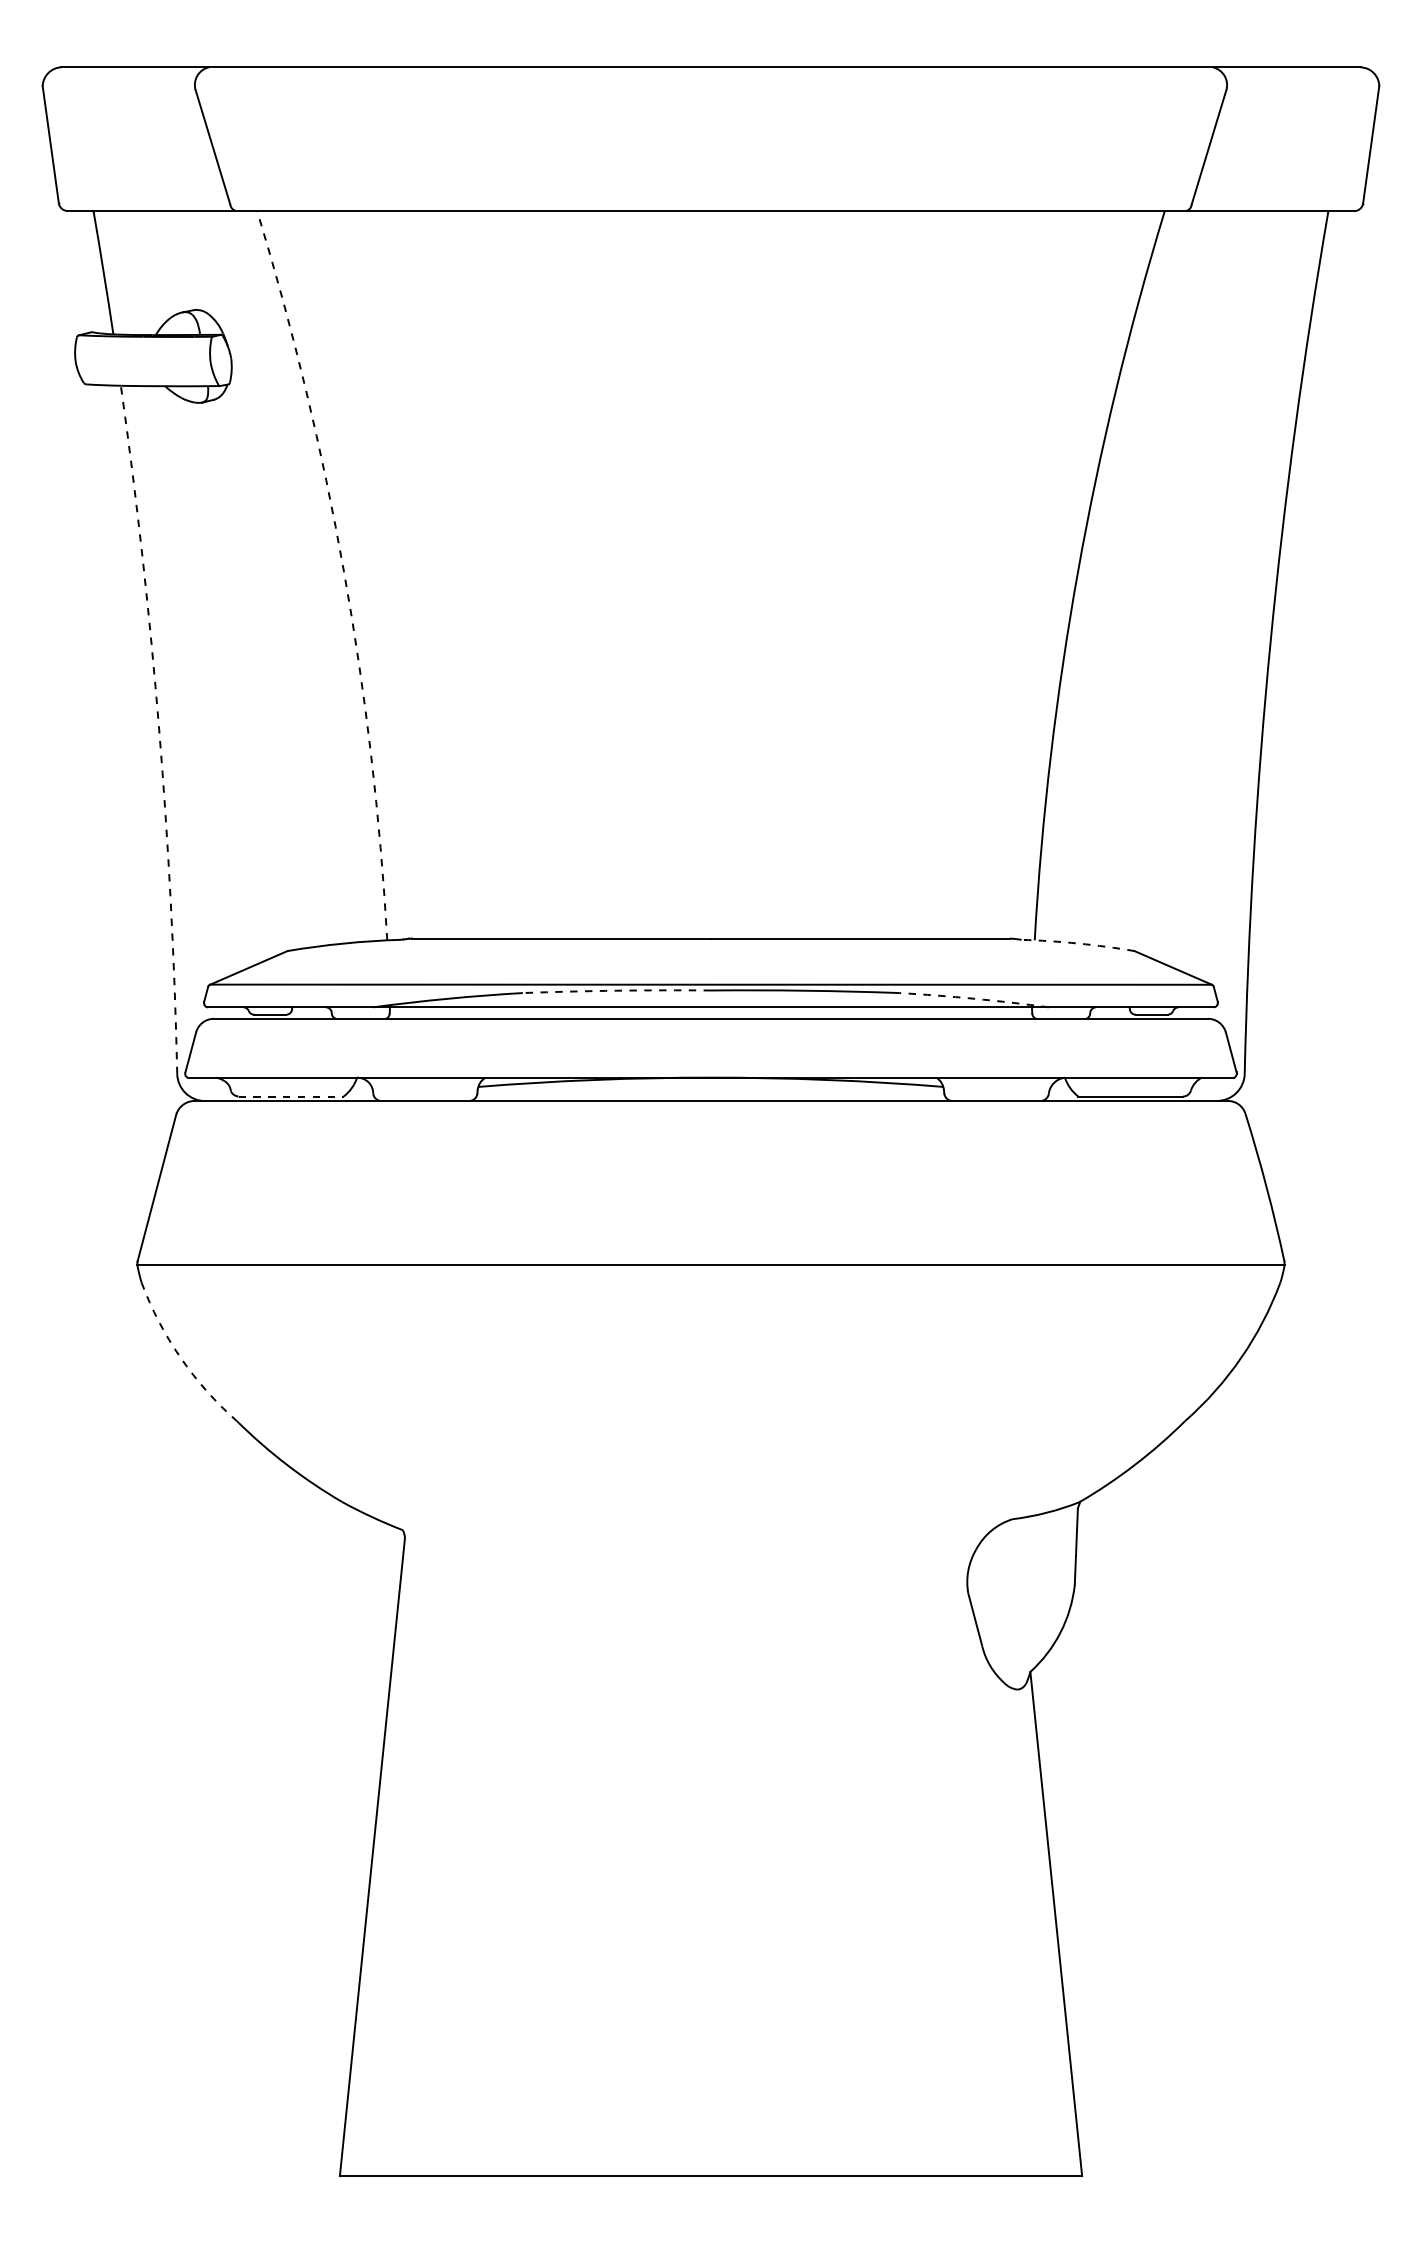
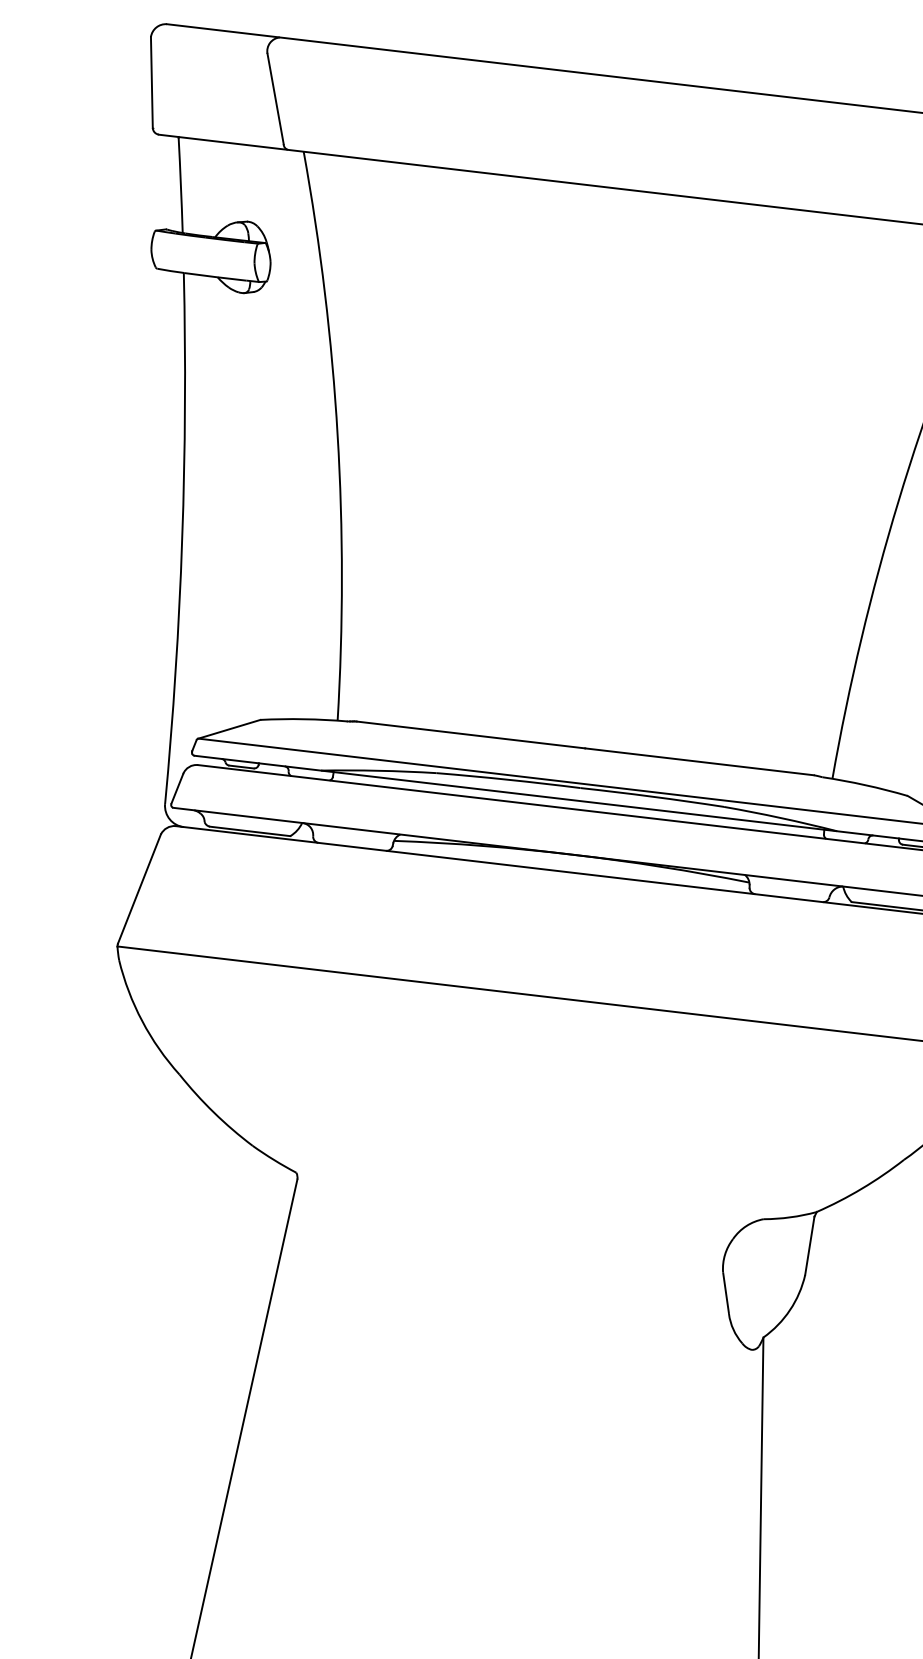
arc: (344, 571) -> (338, 434), dashed -> solid
arc: (159, 729) -> (182, 539), dashed -> solid
arc: (1078, 943) -> (865, 785), dashed -> solid
arc: (616, 990) -> (508, 779), dashed -> solid
arc: (974, 998) -> (781, 817), dashed -> solid
line: (291, 1096) -> (250, 831), dashed -> solid
arc: (180, 1357) -> (142, 1020), dashed -> solid

